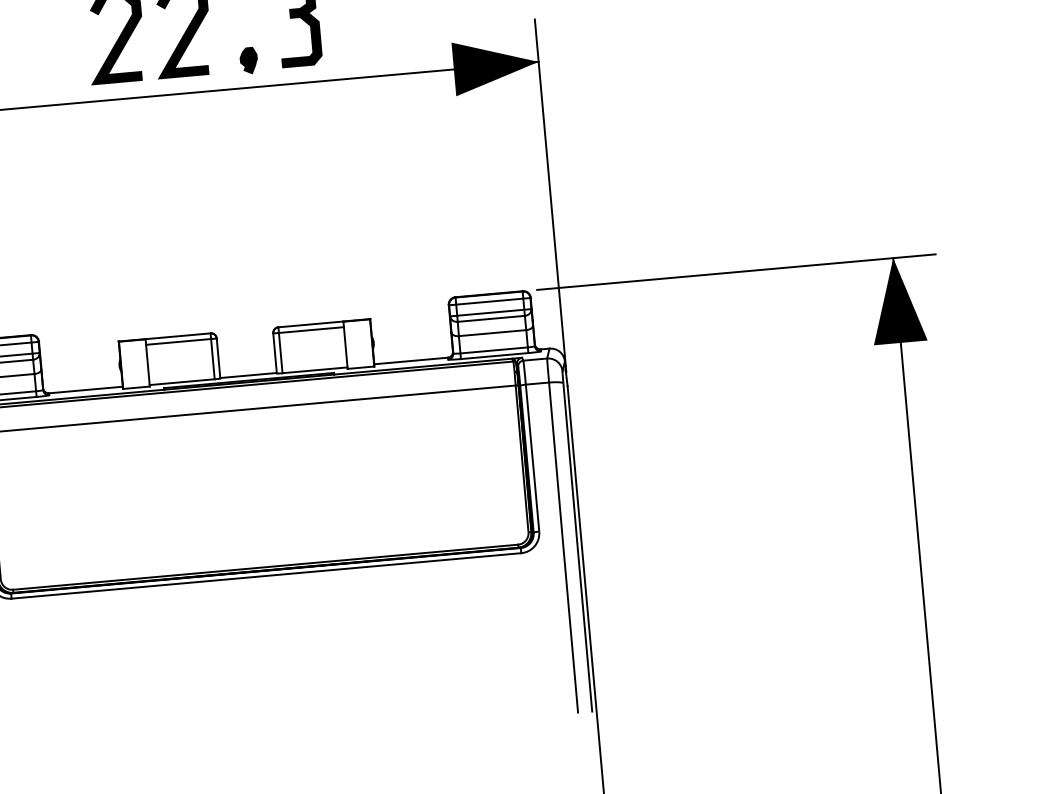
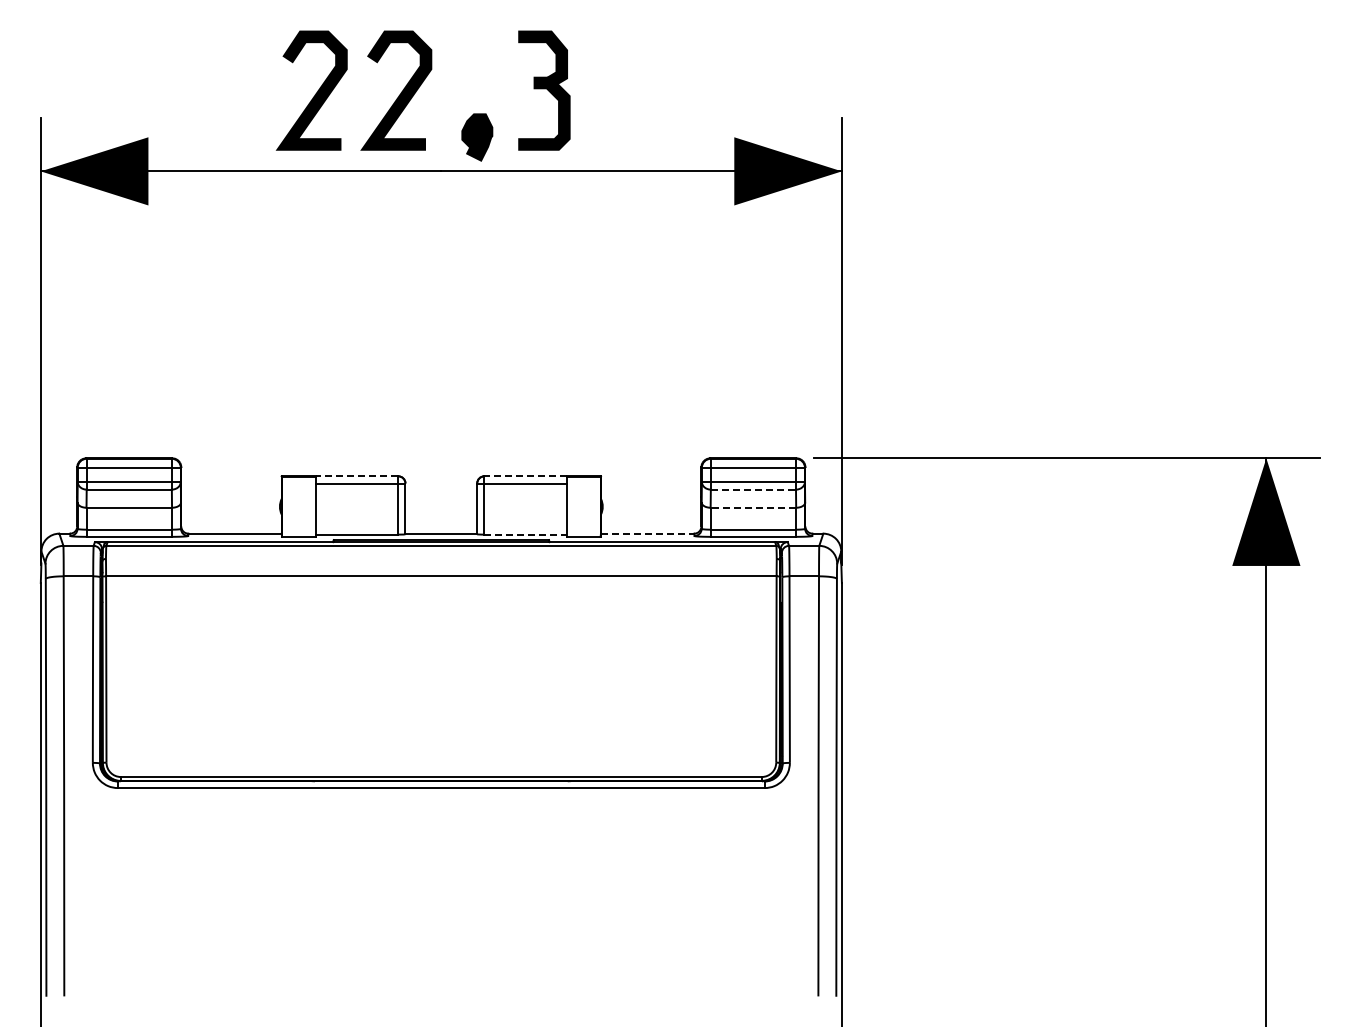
part: (248, 60) -> (476, 137), size x1.4
line: (491, 318) -> (753, 489), solid -> dashed
line: (310, 324) -> (525, 476), solid -> dashed
line: (492, 332) -> (753, 507), solid -> dashed
line: (177, 336) -> (356, 476), solid -> dashed
line: (410, 360) -> (647, 533), solid -> dashed
line: (315, 370) -> (526, 534), solid -> dashed

